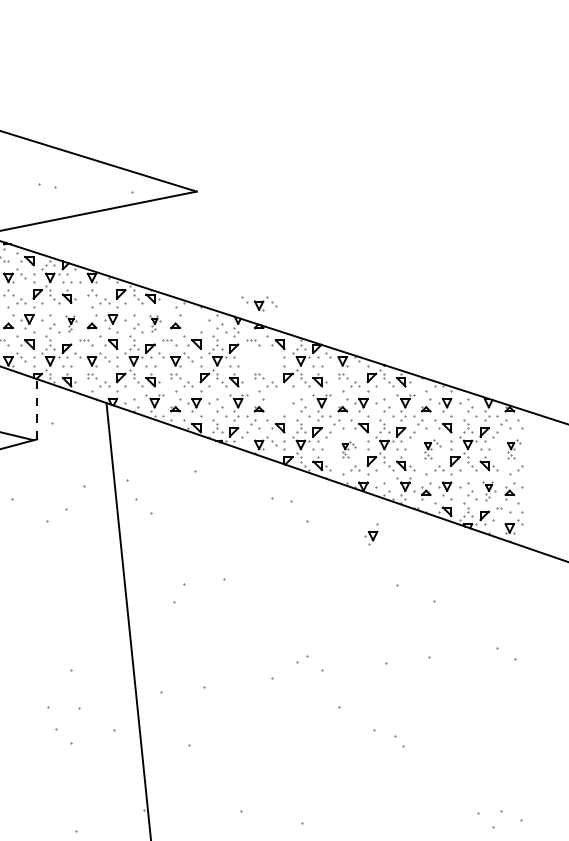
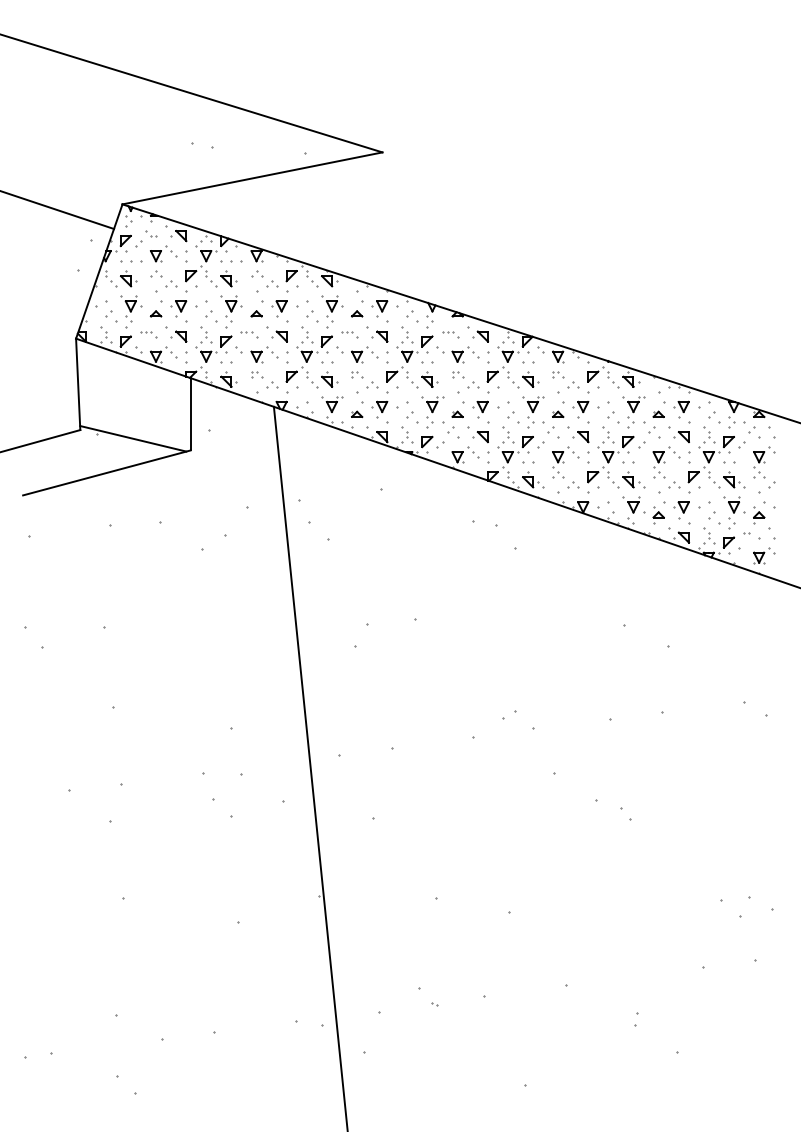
part: (259, 303) -> (457, 354), moved
part: (194, 321) -> (379, 308), added
part: (71, 323) -> (231, 311), size x1.67
part: (155, 323) -> (332, 311), size x1.67
line: (37, 408) -> (190, 413), dashed -> solid
part: (348, 449) -> (565, 462), size x1.67
part: (432, 449) -> (666, 462), size x1.43
part: (514, 449) -> (764, 462), size x1.43
part: (489, 490) -> (734, 512), size x1.43
part: (371, 534) -> (480, 404), moved

